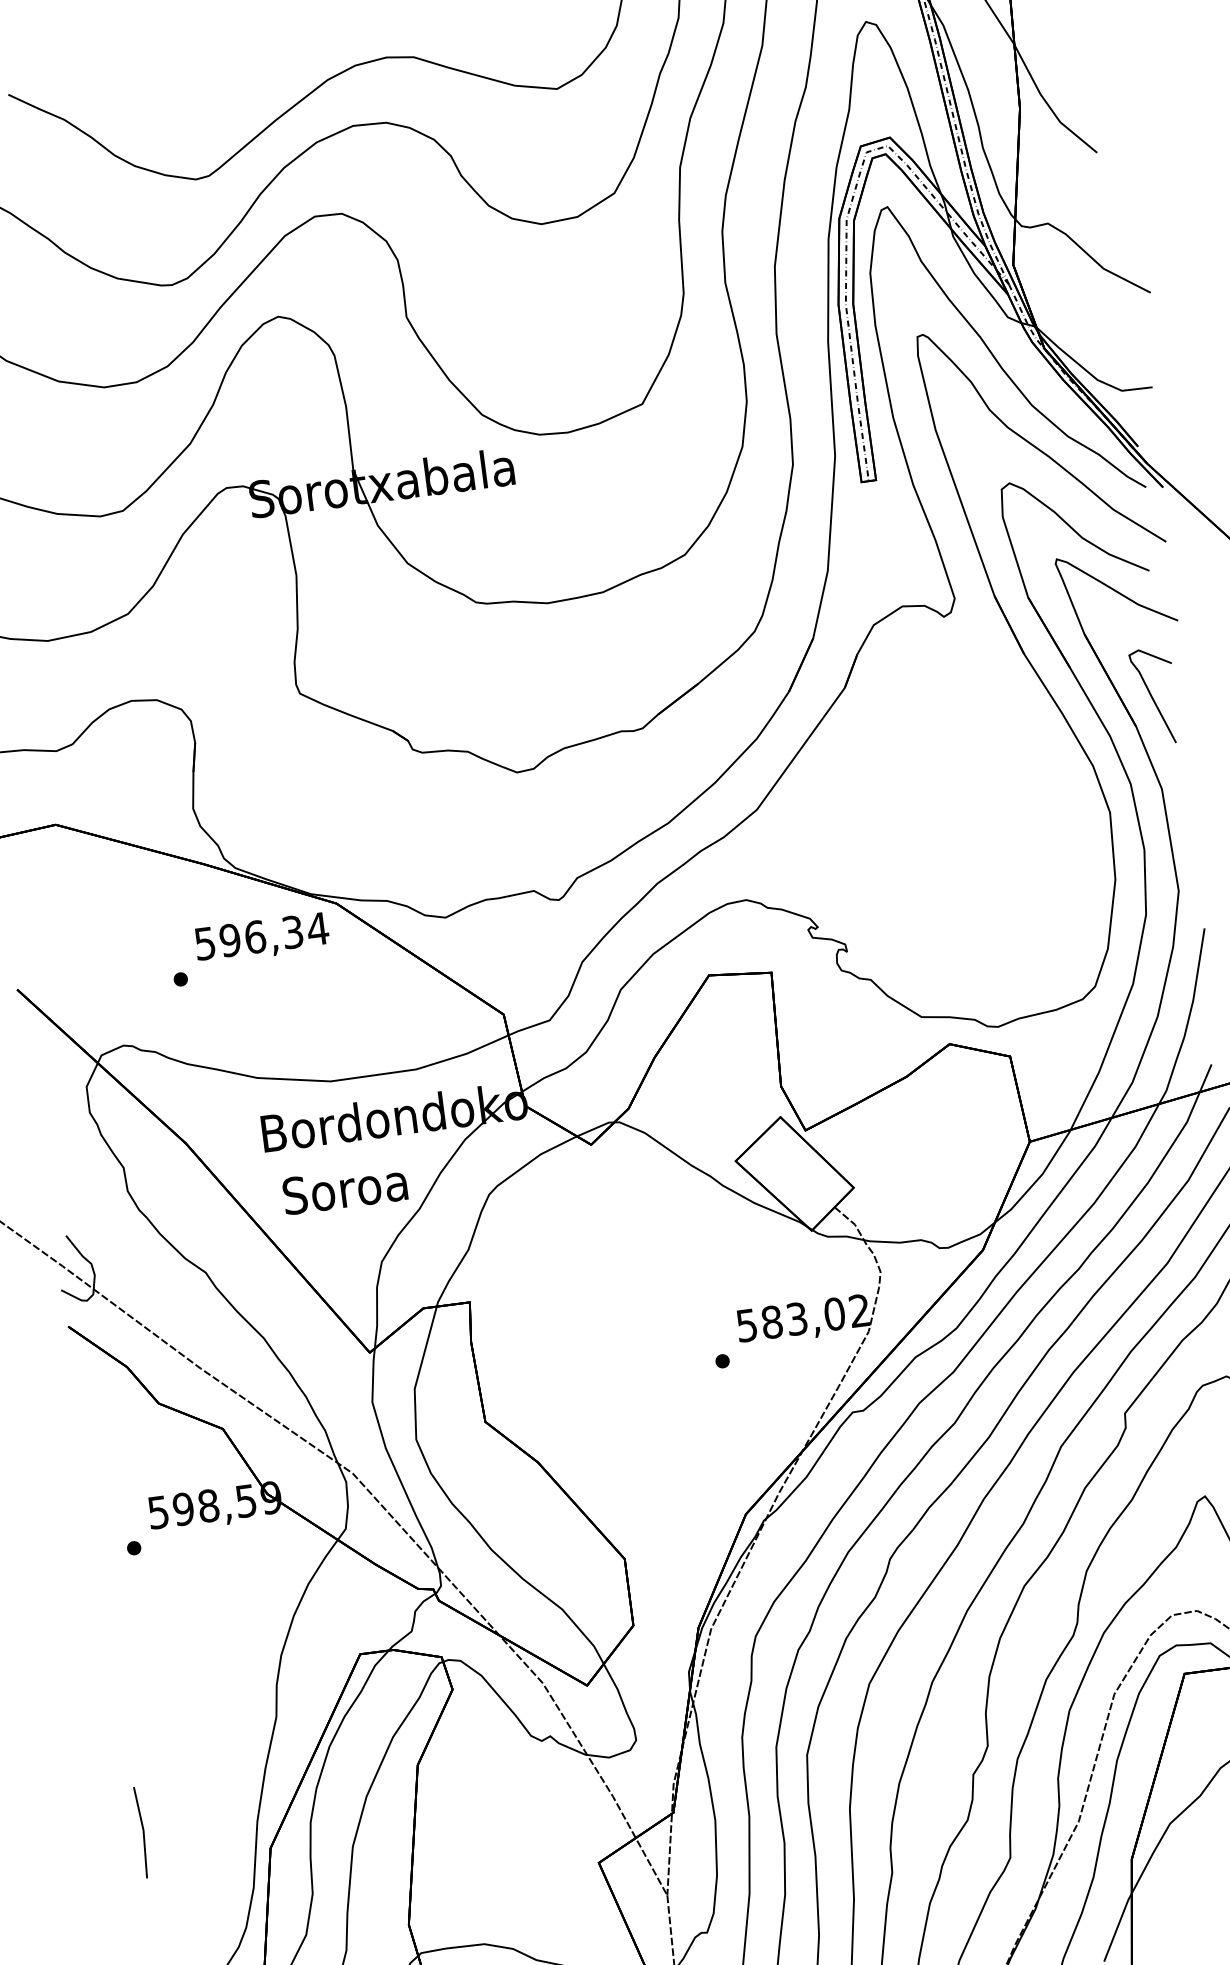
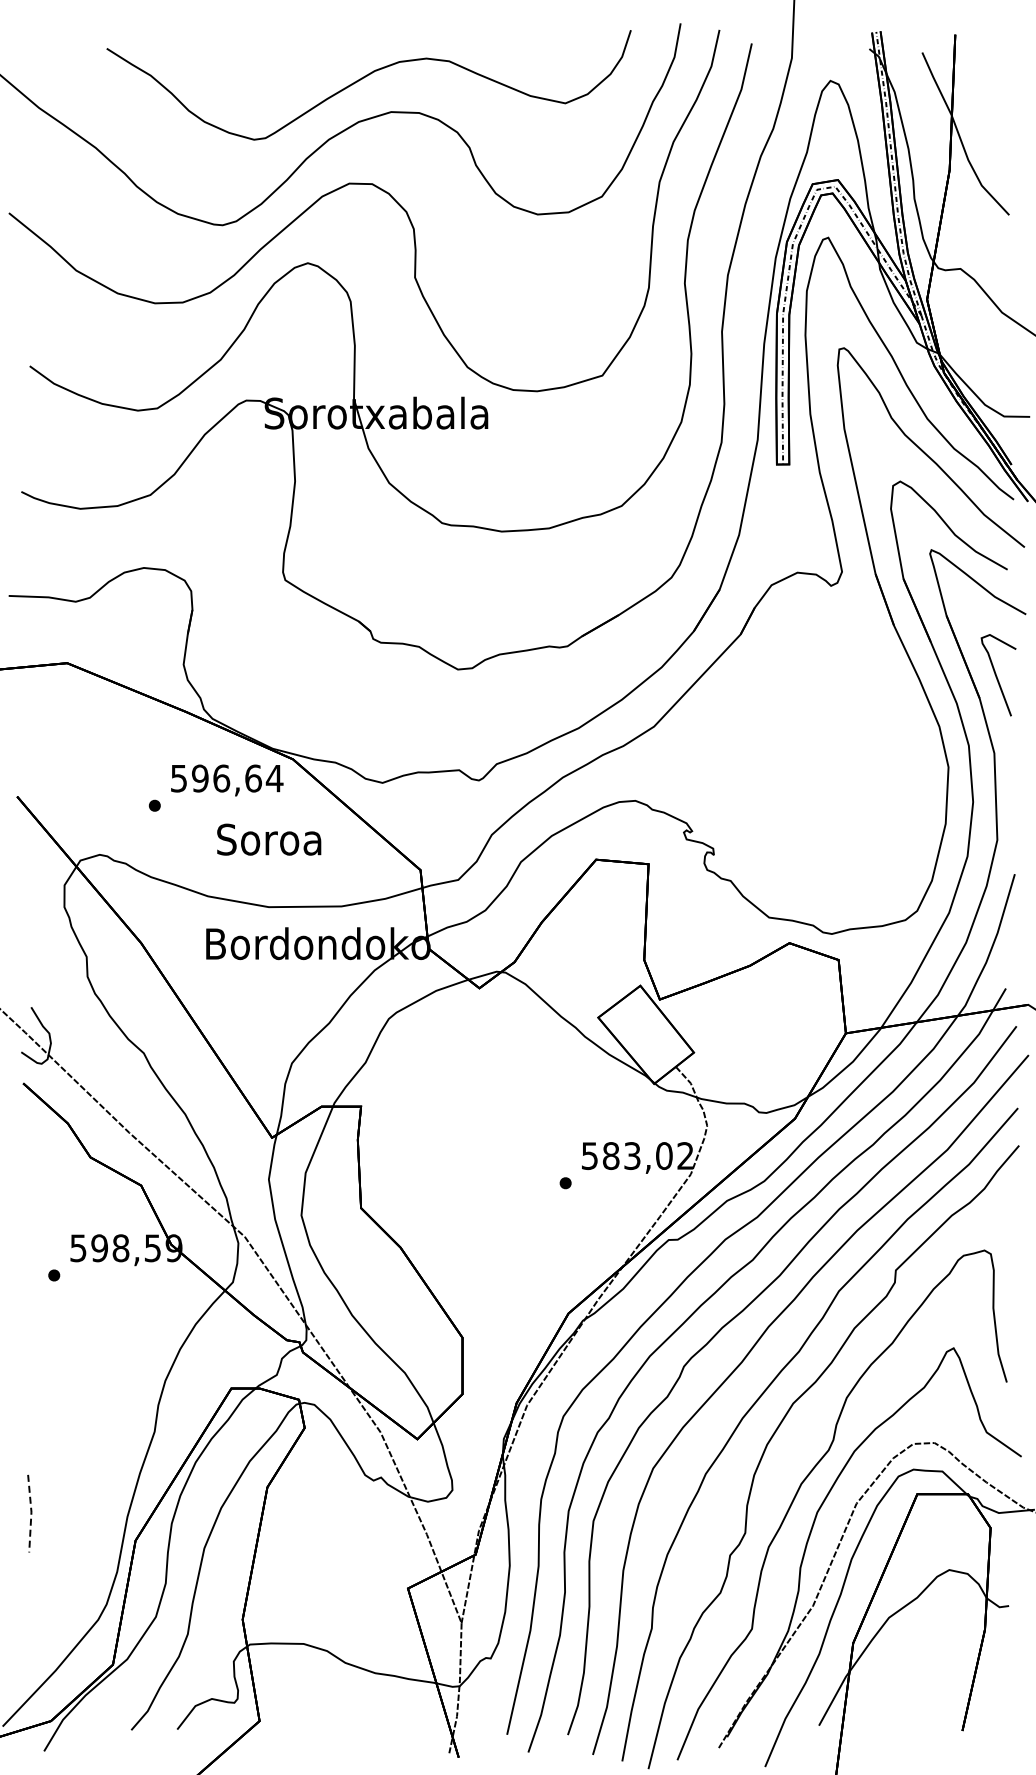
text: (292, 932) -> (253, 778), 596,34 -> 596,64
text: (345, 1188) -> (269, 839), moved
line: (143, 1832) -> (31, 1513), solid -> dashed

